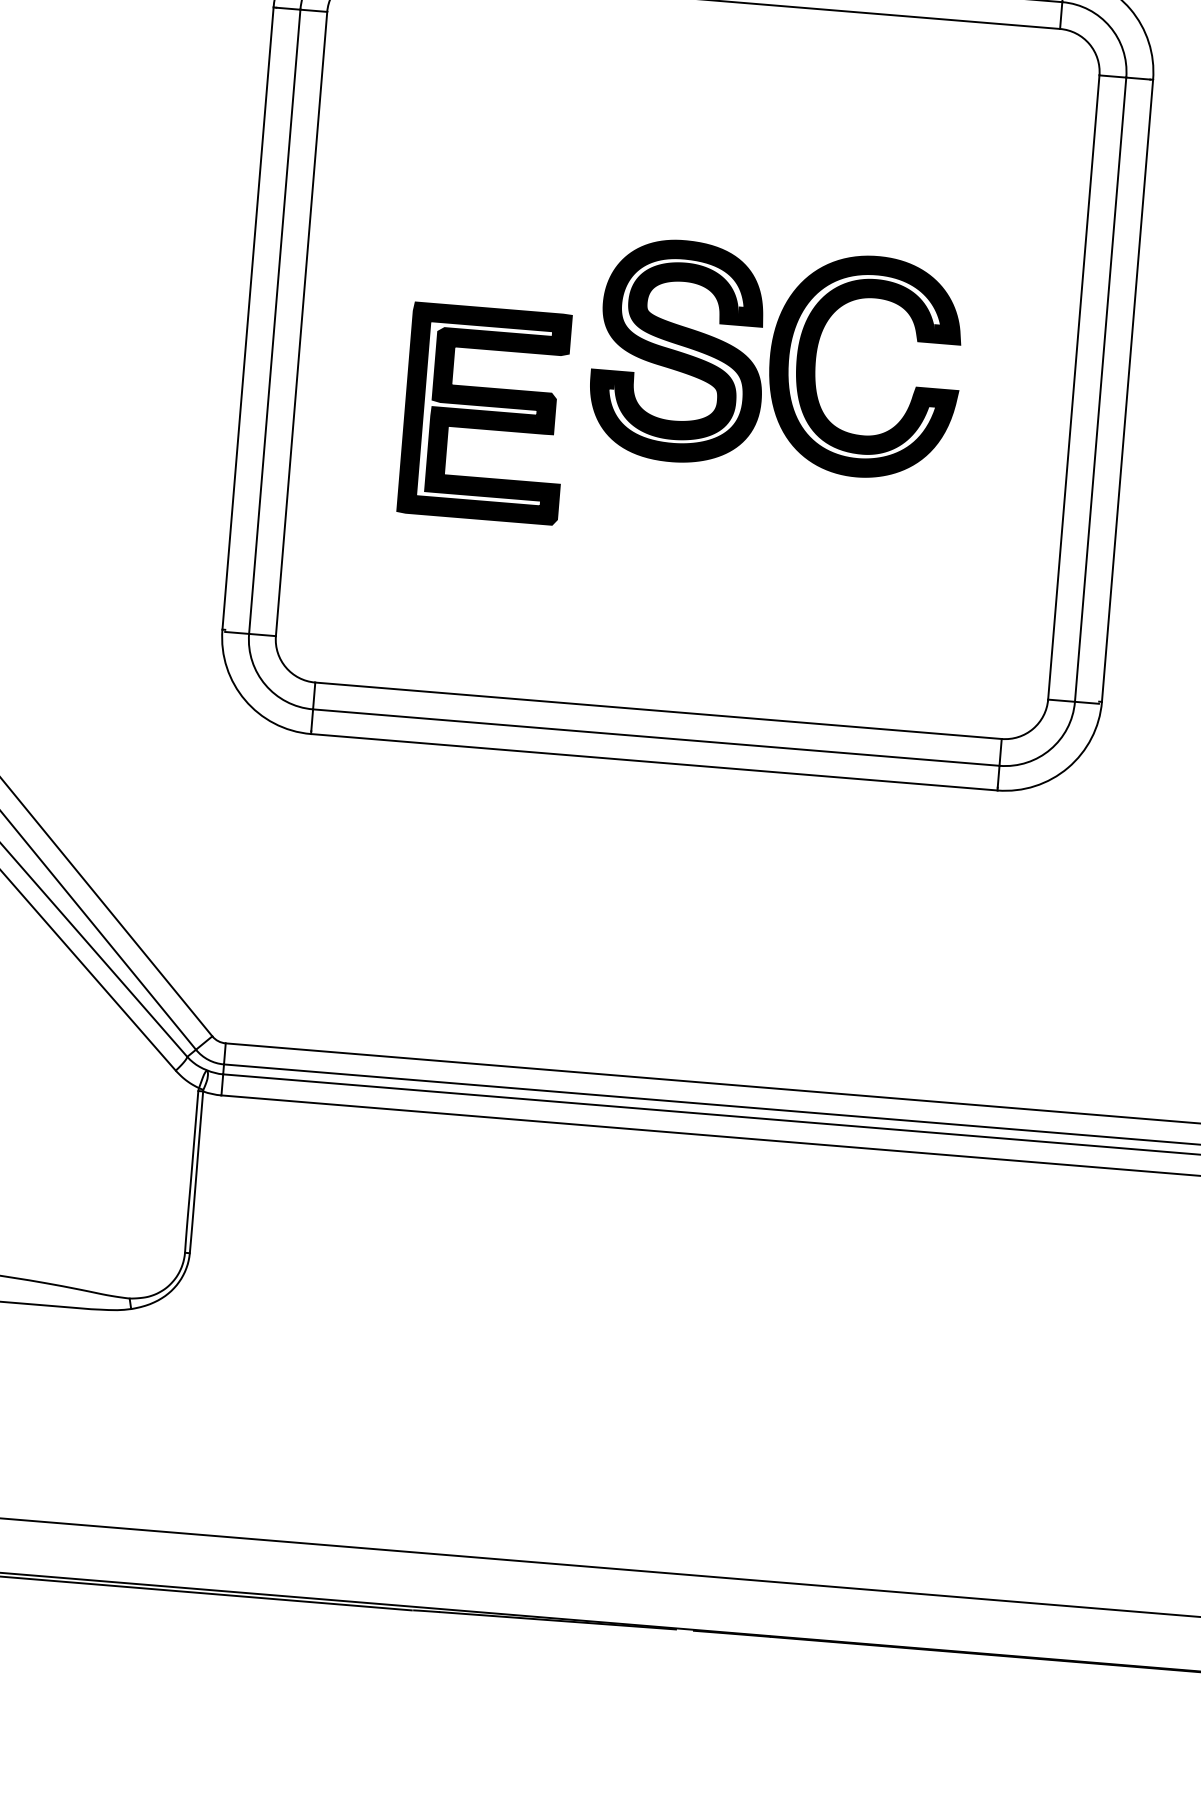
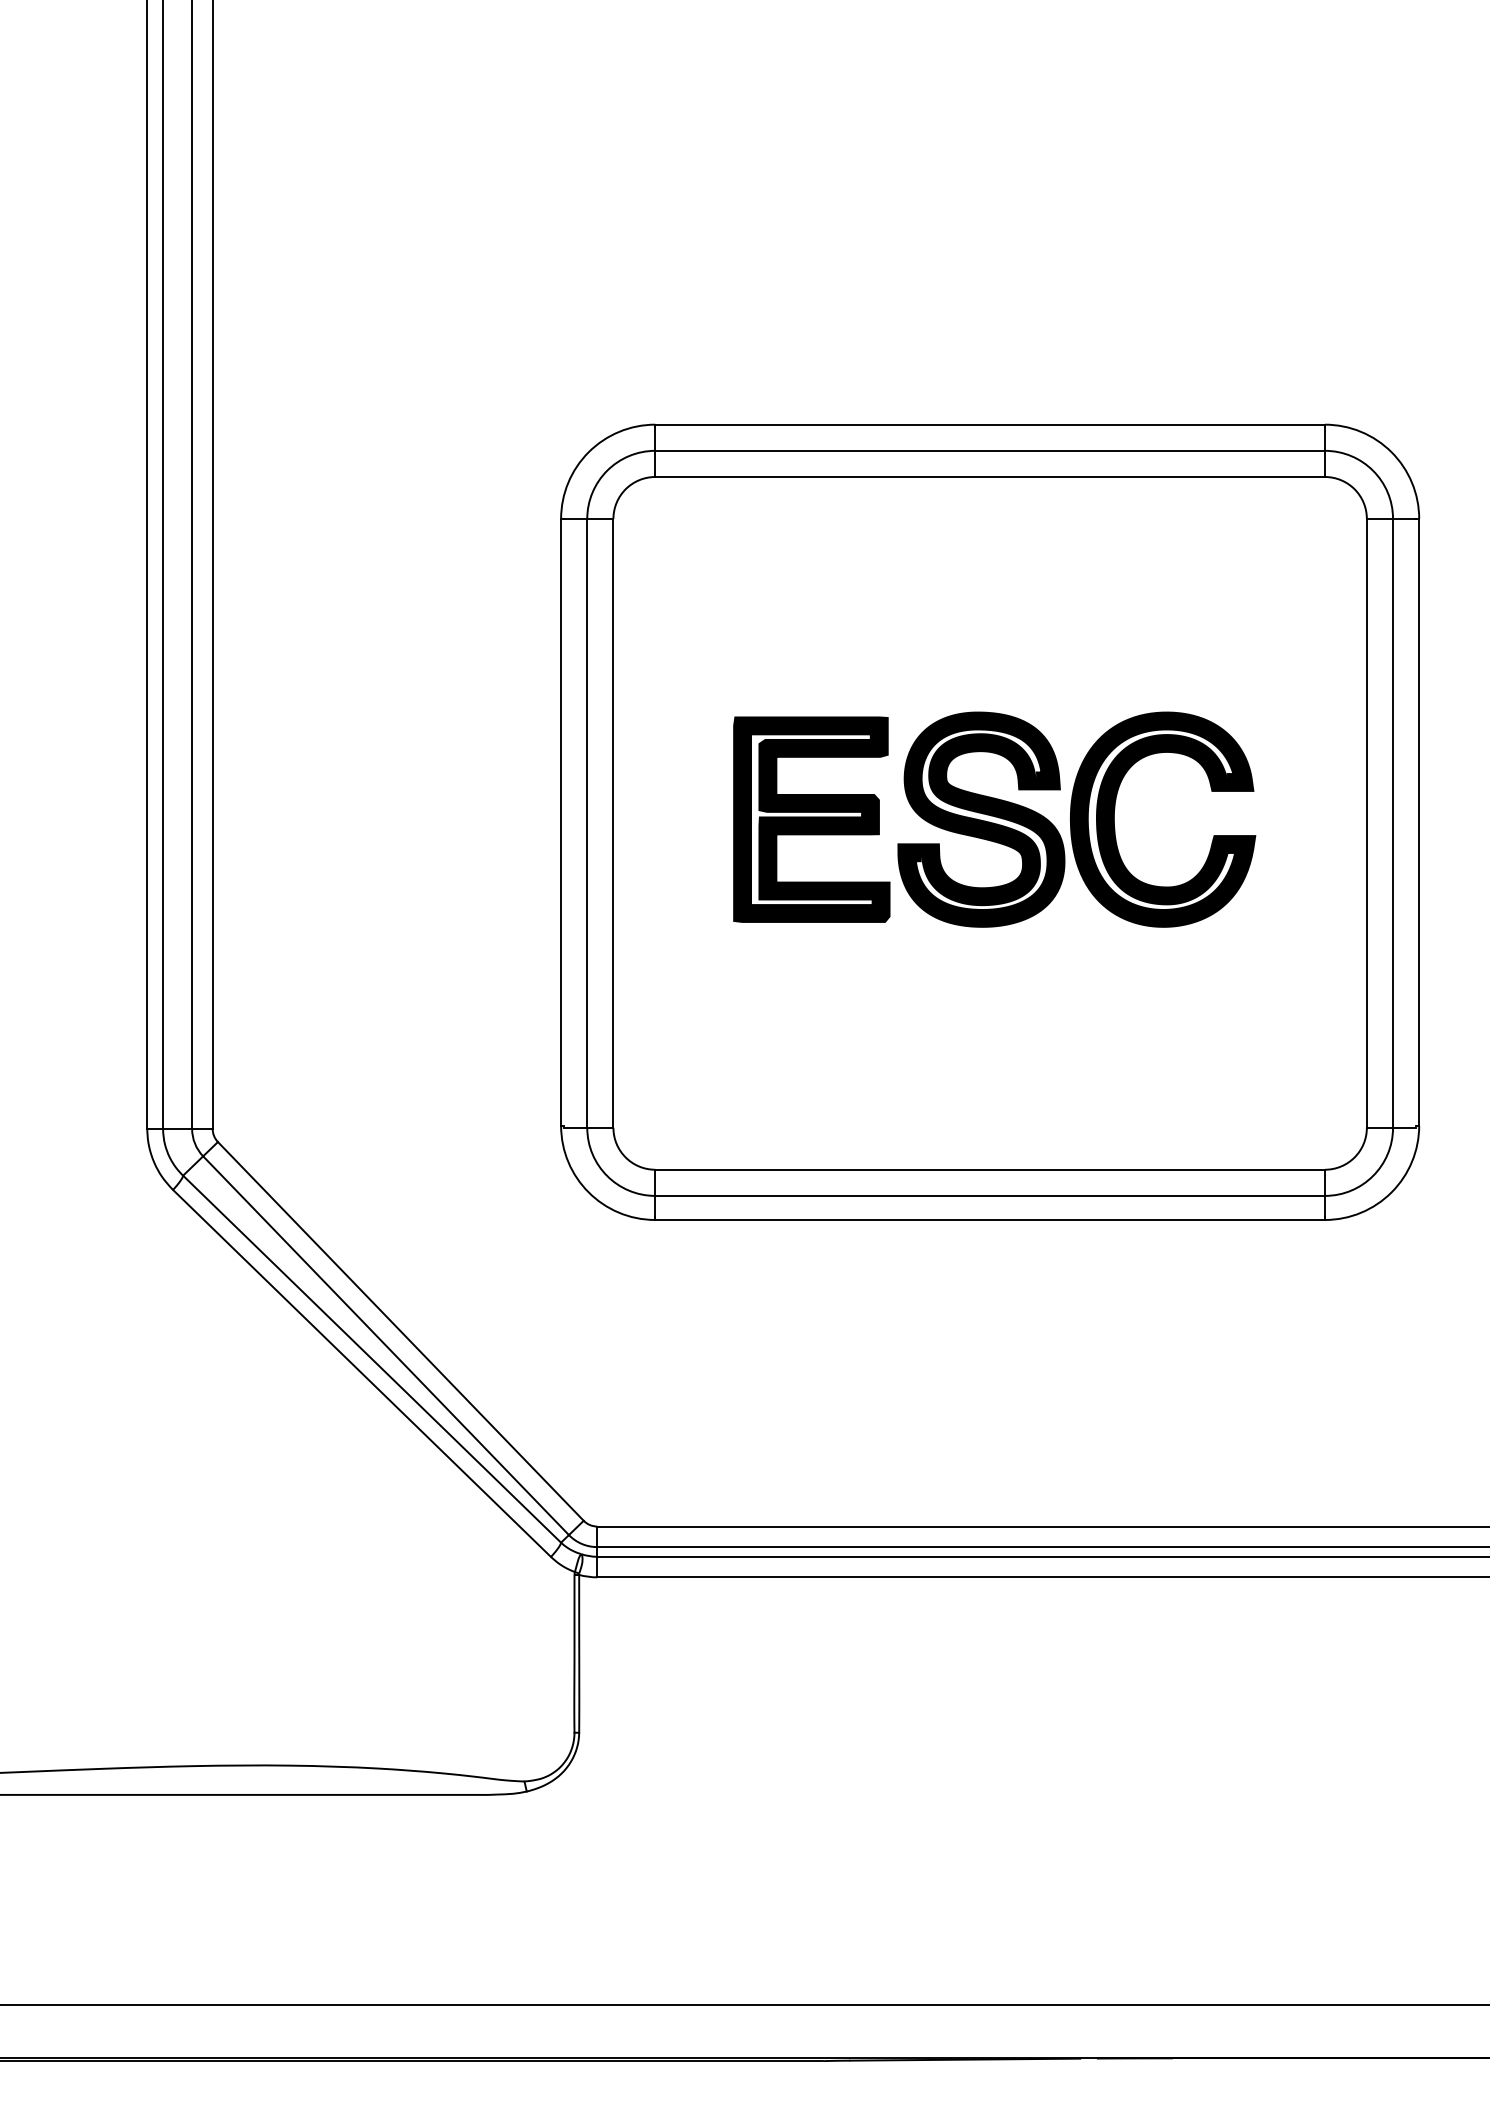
part: (485, 413) -> (811, 819), moved

